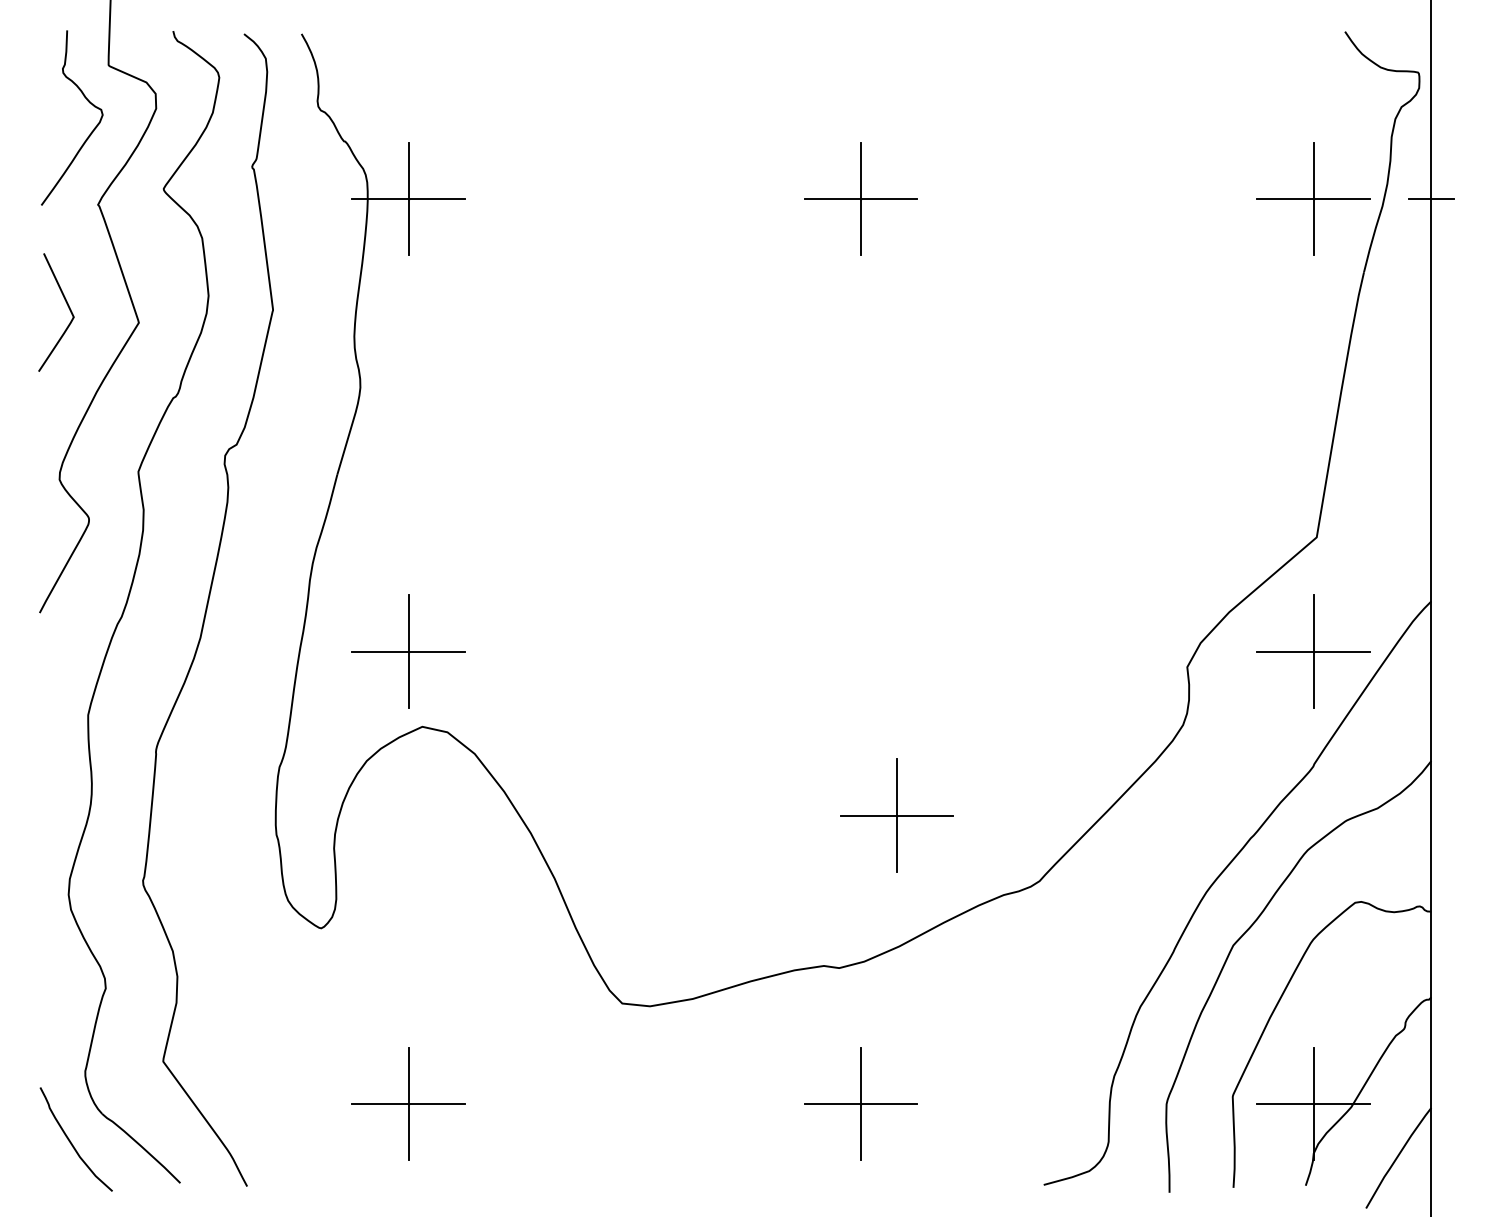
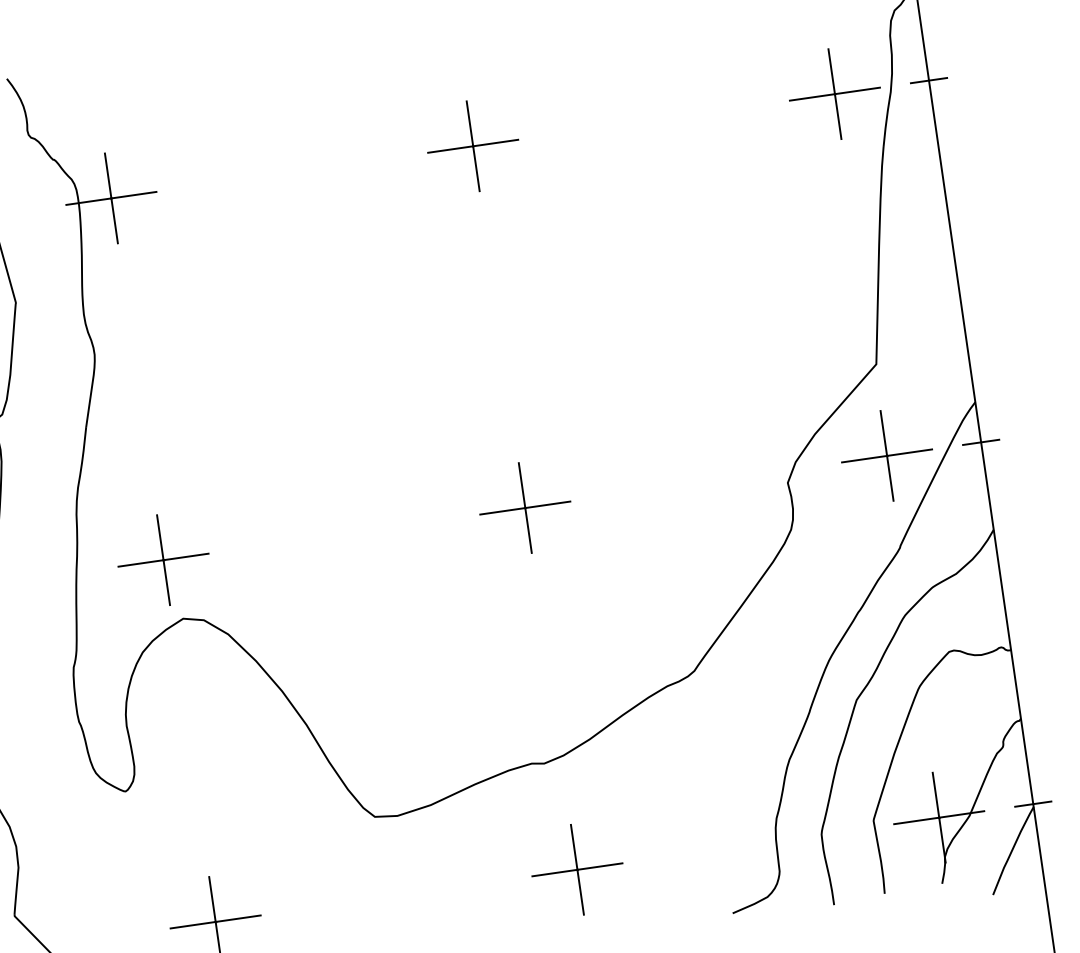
line: (1431, 651) -> (981, 442), added
part: (896, 815) -> (524, 508), moved
line: (1431, 1104) -> (1033, 804), added

